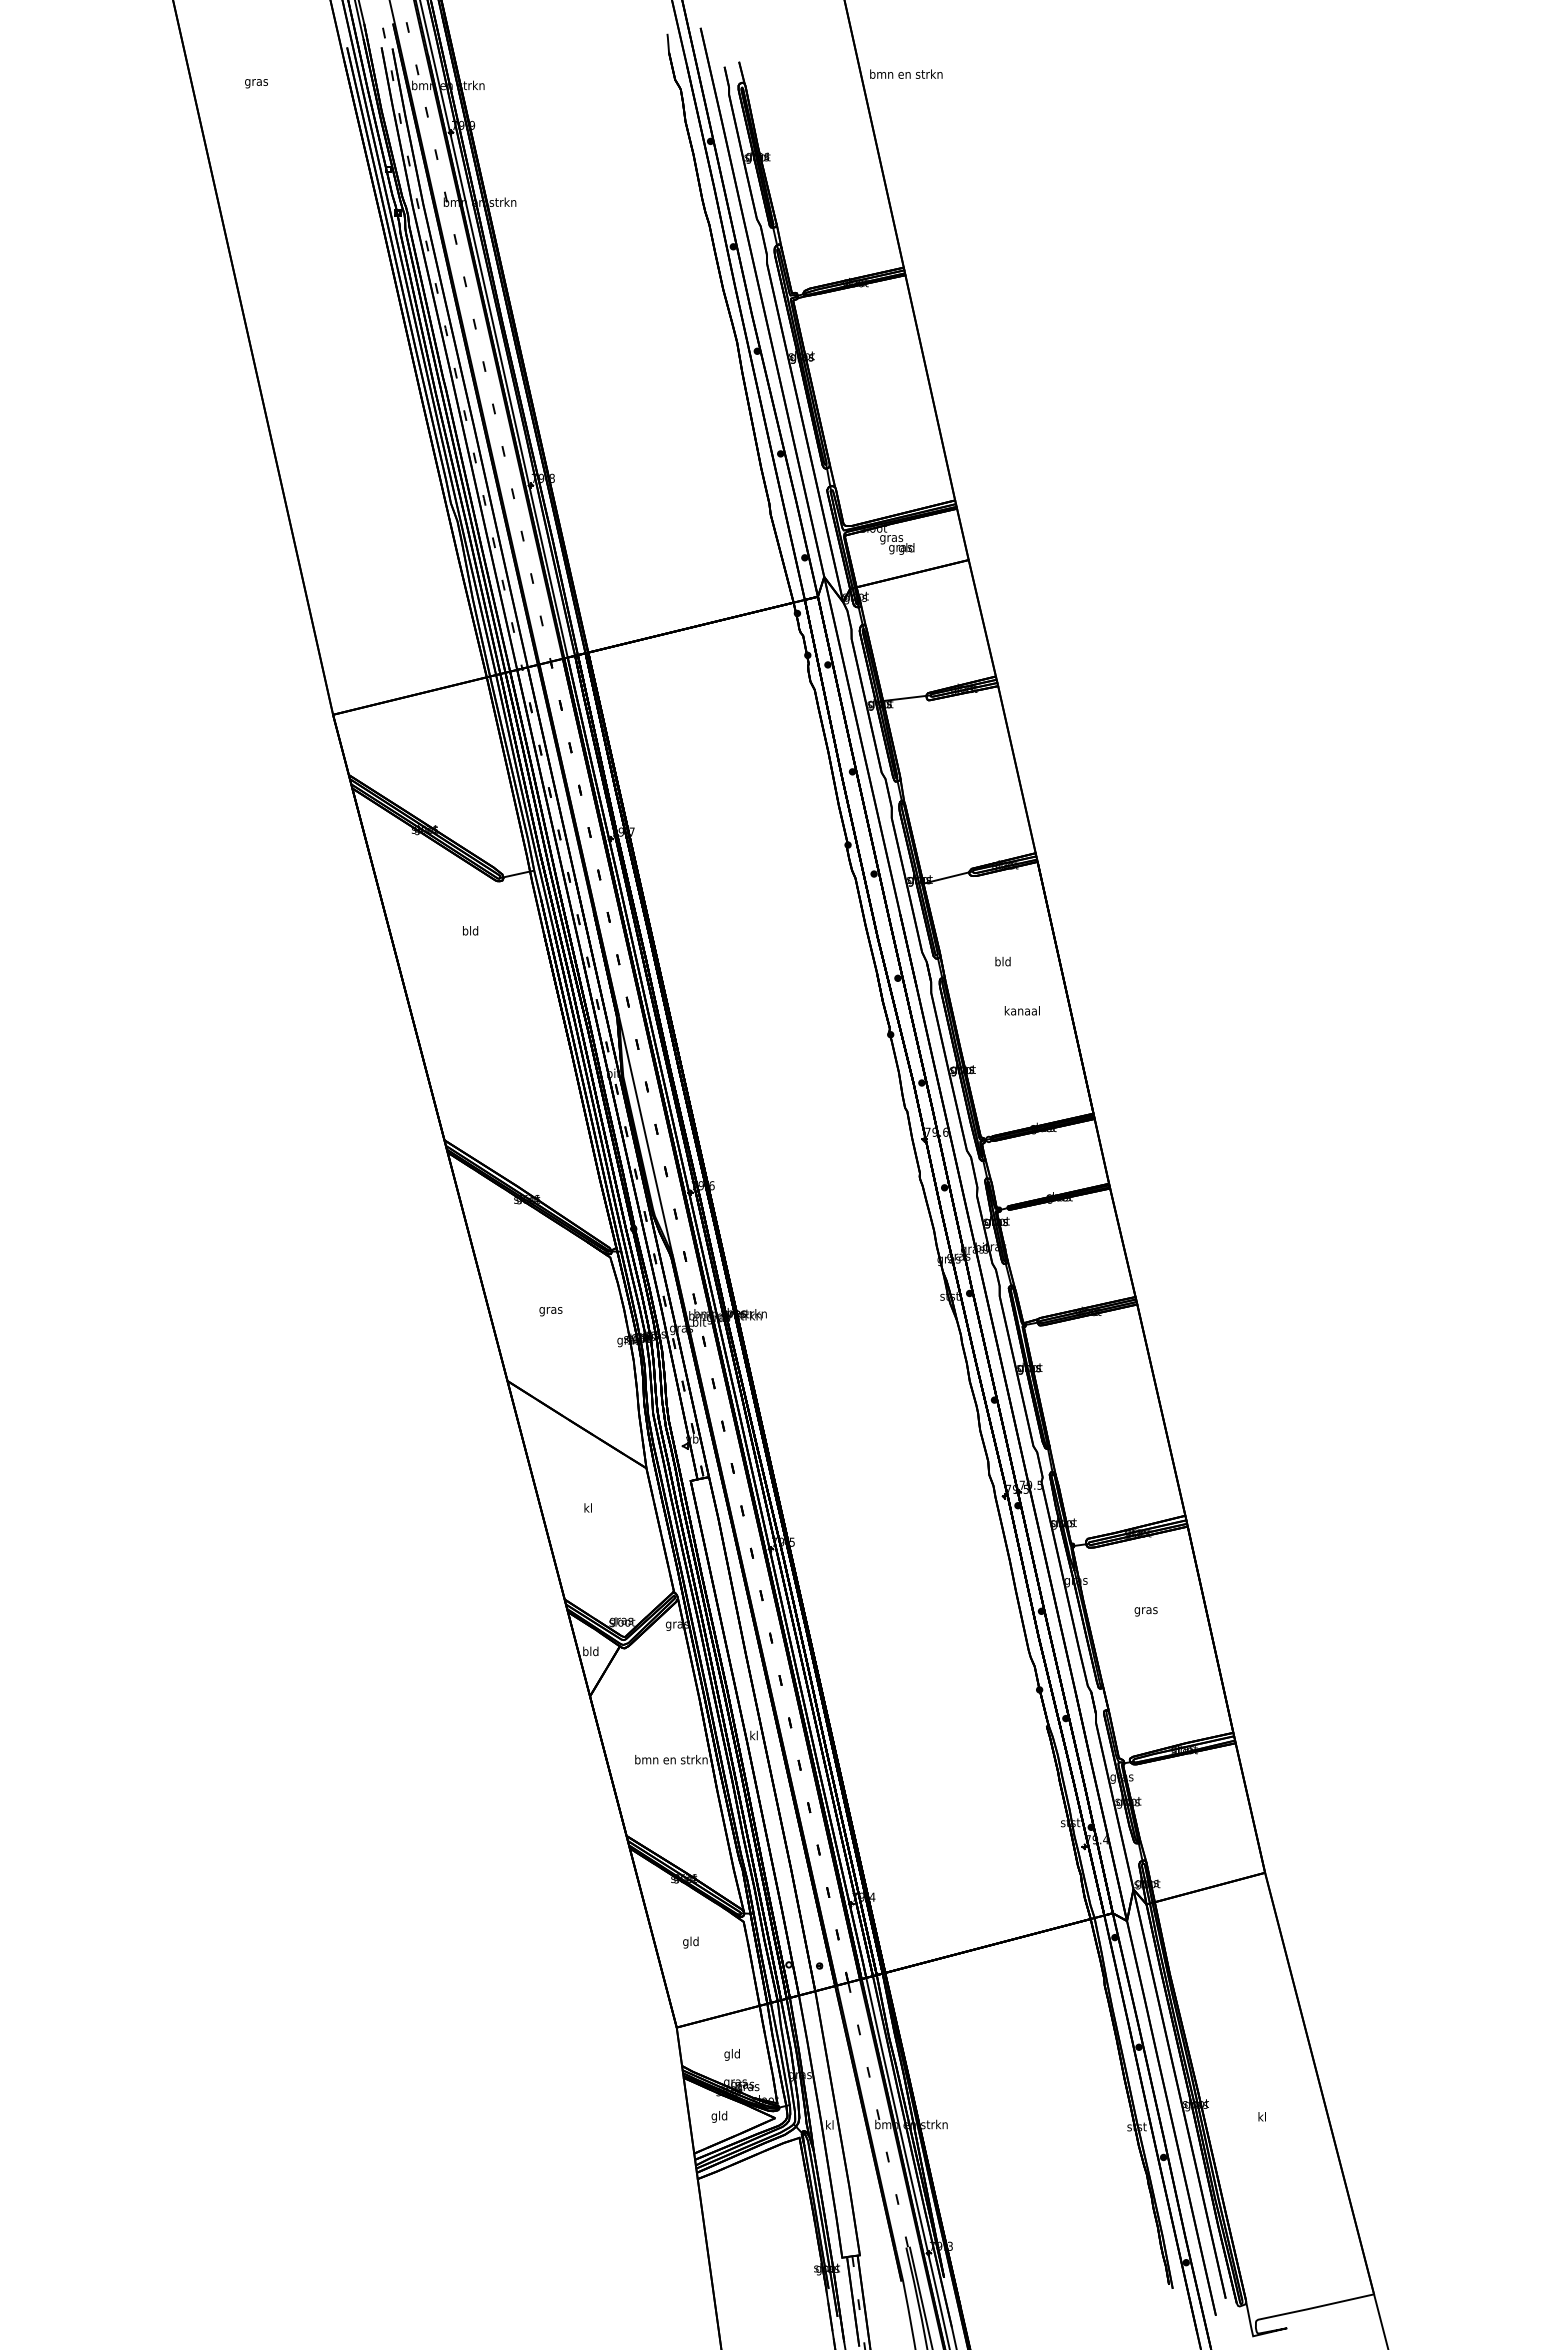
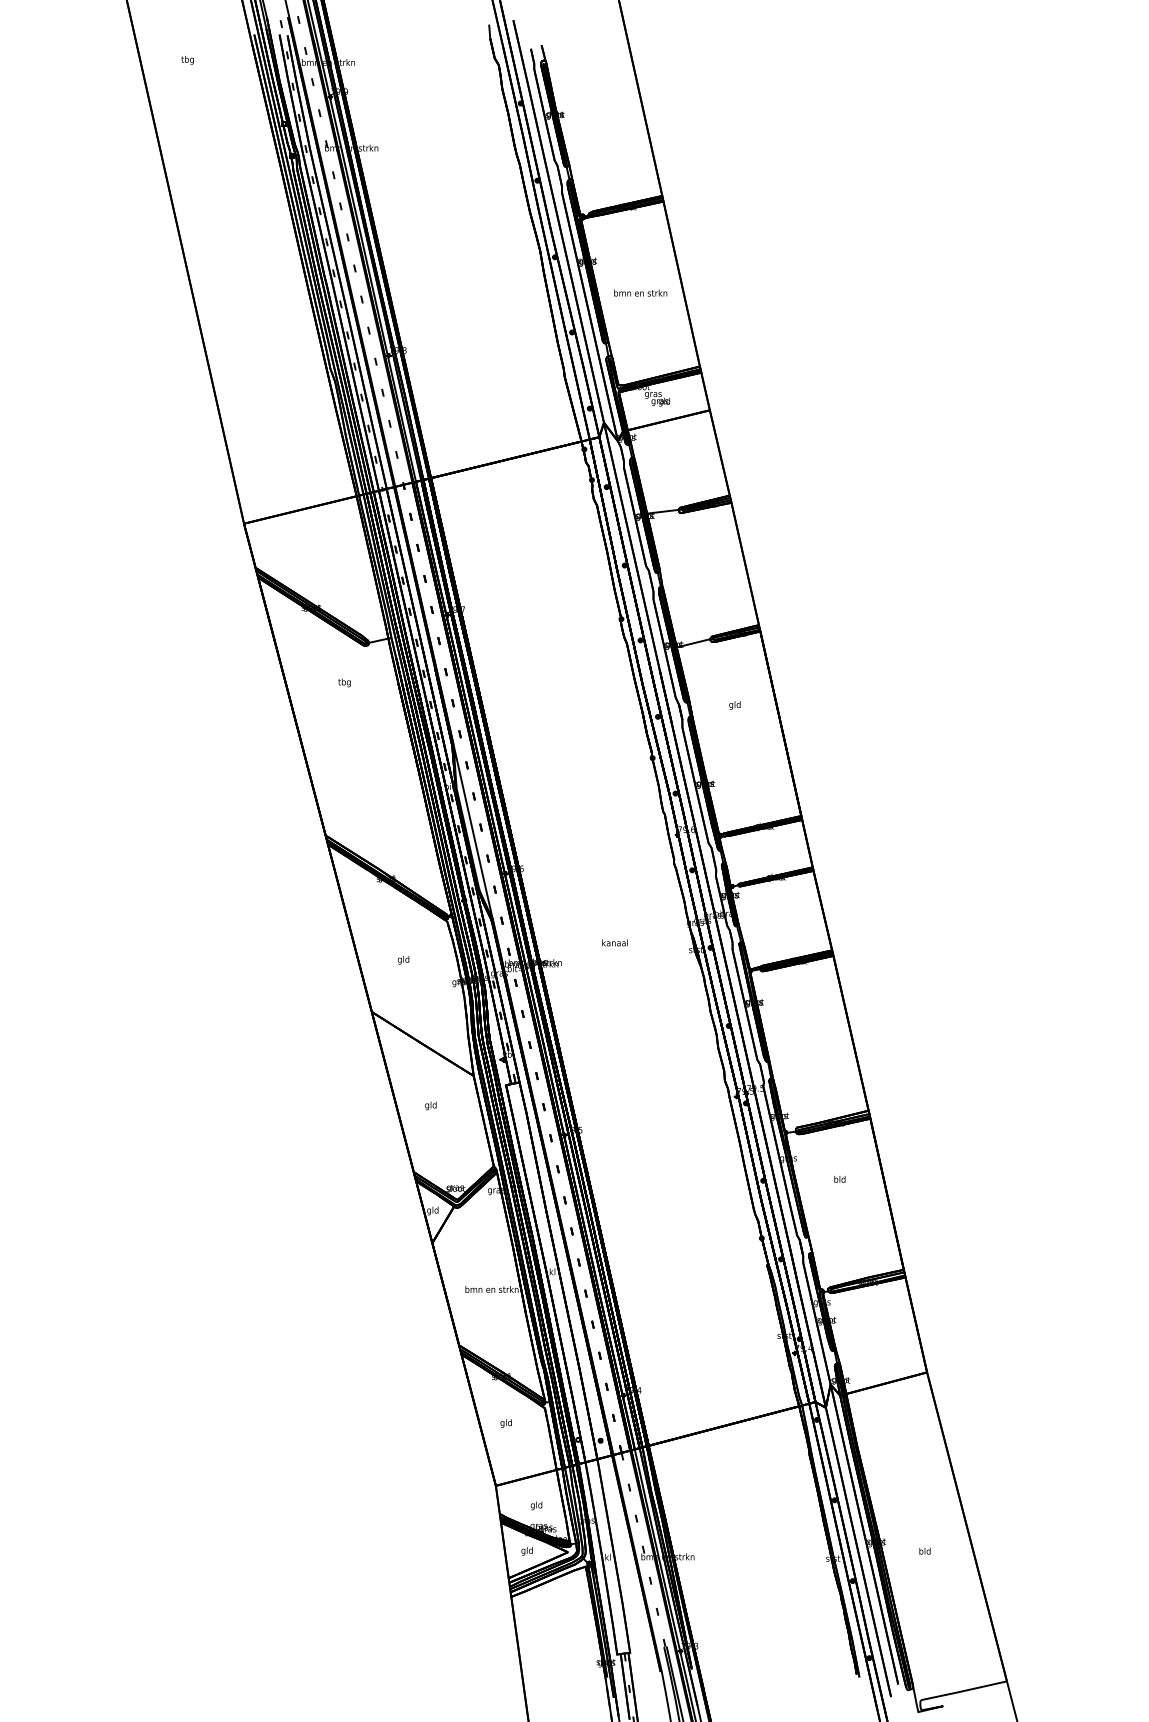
text: (906, 73) -> (640, 292), moved
text: (256, 82) -> (187, 60), gras -> tbg
text: (469, 931) -> (344, 682), bld -> tbg
text: (997, 962) -> (730, 705), bld -> gld
text: (1021, 1010) -> (614, 942), moved
text: (550, 1310) -> (403, 960), gras -> gld
text: (587, 1509) -> (430, 1106), kl -> gld
text: (1145, 1610) -> (839, 1180), gras -> bld
text: (585, 1652) -> (429, 1210), bld -> gld
text: (1261, 2116) -> (924, 1551), kl -> bld

